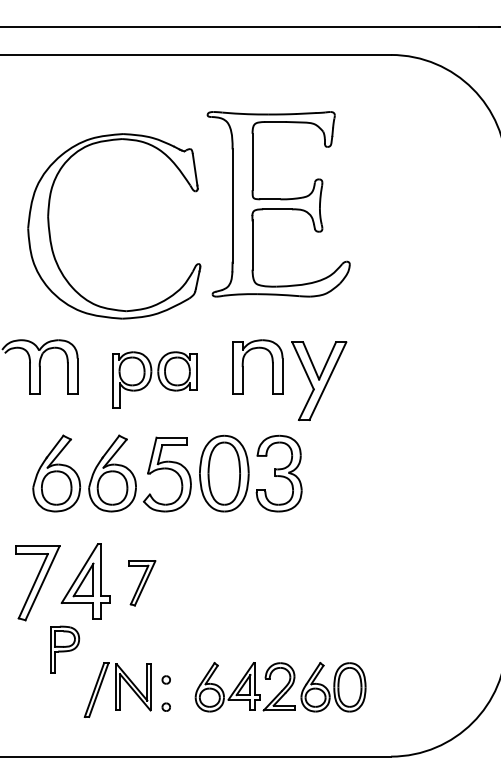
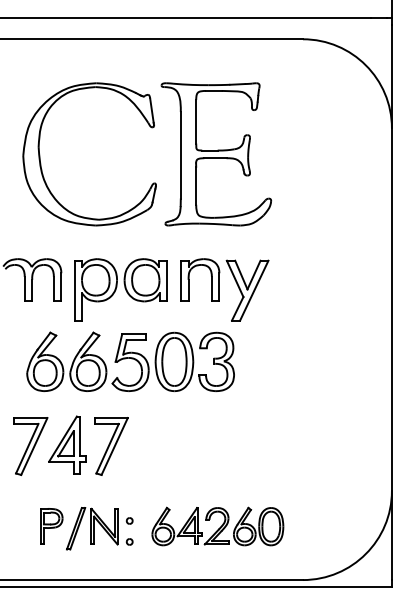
part: (51, 238) -> (41, 163), moved
part: (154, 379) -> (120, 289), size x1.43
part: (142, 583) -> (111, 446), size x1.67
part: (64, 649) -> (51, 526), moved

